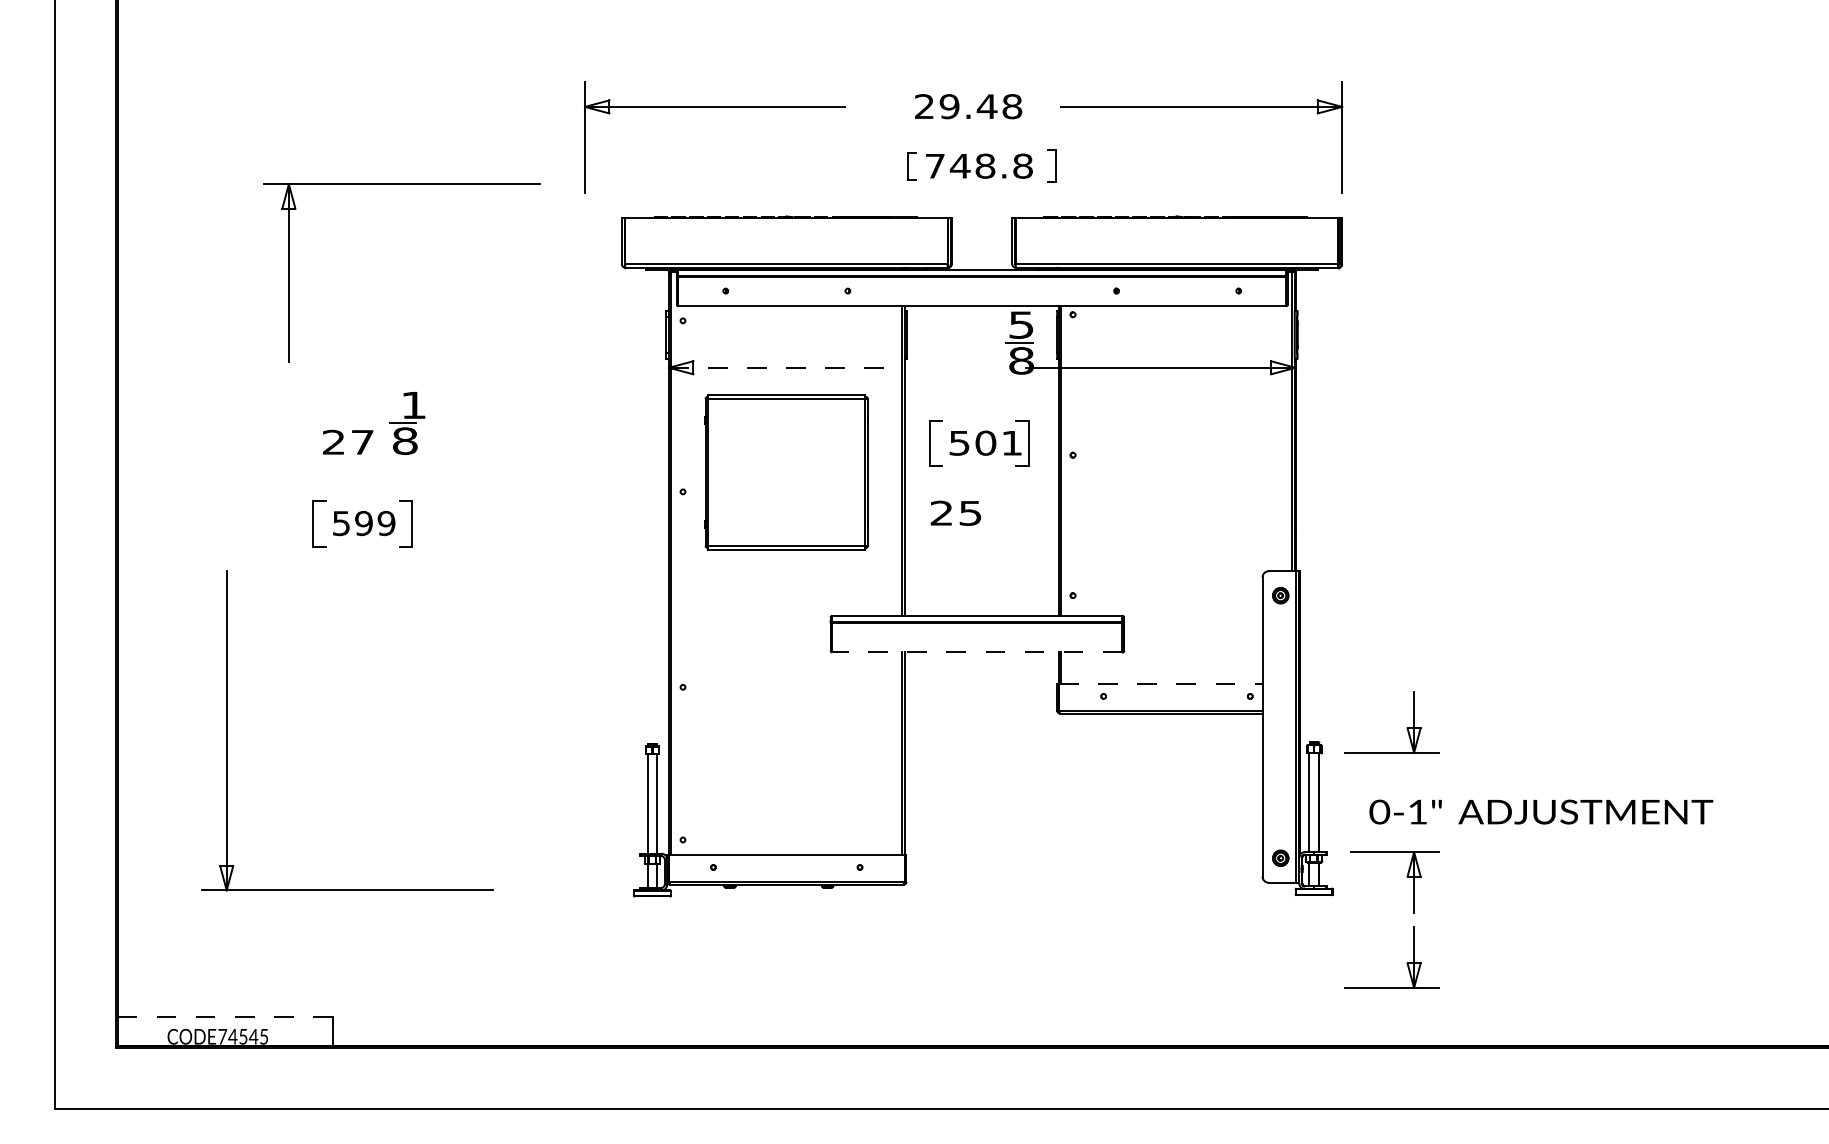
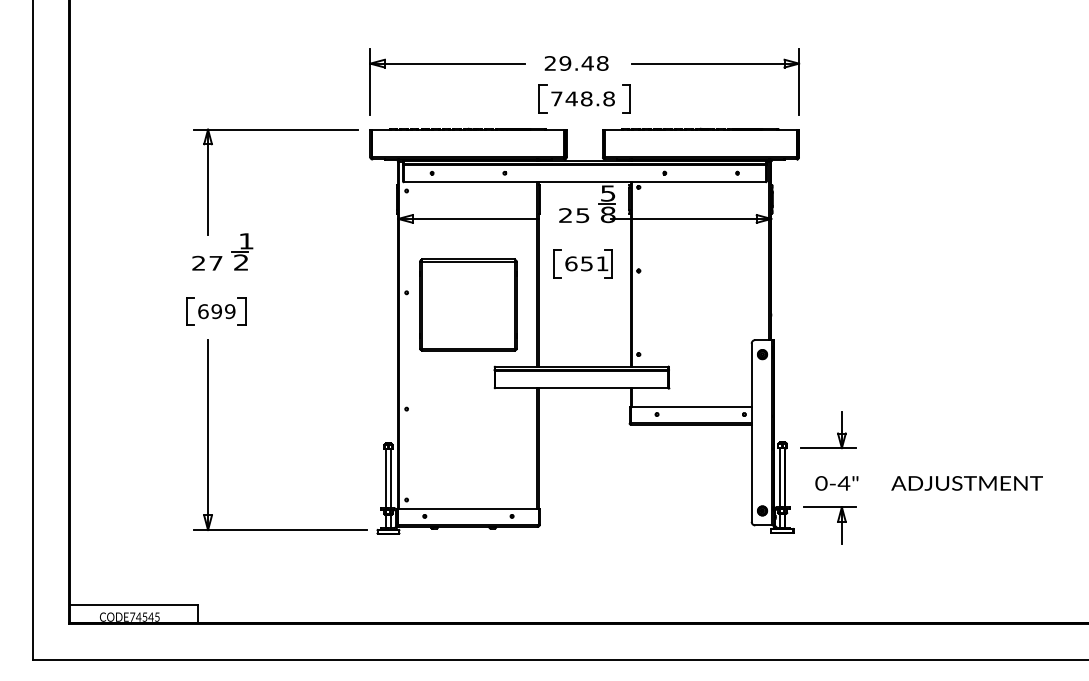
part: (714, 108) -> (447, 64), moved
part: (911, 165) -> (542, 98), size x1.67
part: (1052, 165) -> (626, 98), size x1.43
part: (402, 185) -> (275, 130), moved
line: (788, 367) -> (469, 218), dashed -> solid
text: (405, 440) -> (241, 262), 8 -> 2
text: (973, 442) -> (579, 263), 501 -> 651
part: (786, 471) -> (468, 304), moved
text: (956, 513) -> (574, 215), moved
text: (341, 523) -> (203, 311), 599 -> 699
line: (976, 652) -> (581, 388), dashed -> solid
line: (1161, 684) -> (691, 407), dashed -> solid
part: (227, 729) -> (208, 434), moved
text: (1416, 812) -> (843, 483), 0-1" -> 0-4"
text: (1584, 812) -> (966, 483), moved
part: (1406, 961) -> (837, 572), removed
line: (225, 1017) -> (134, 605), dashed -> solid

